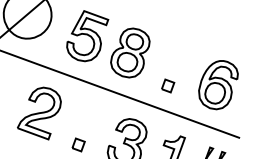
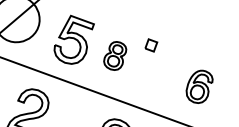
part: (130, 52) -> (115, 55), size x0.6
part: (168, 85) -> (151, 44), moved
part: (218, 85) -> (199, 87), size x0.7

